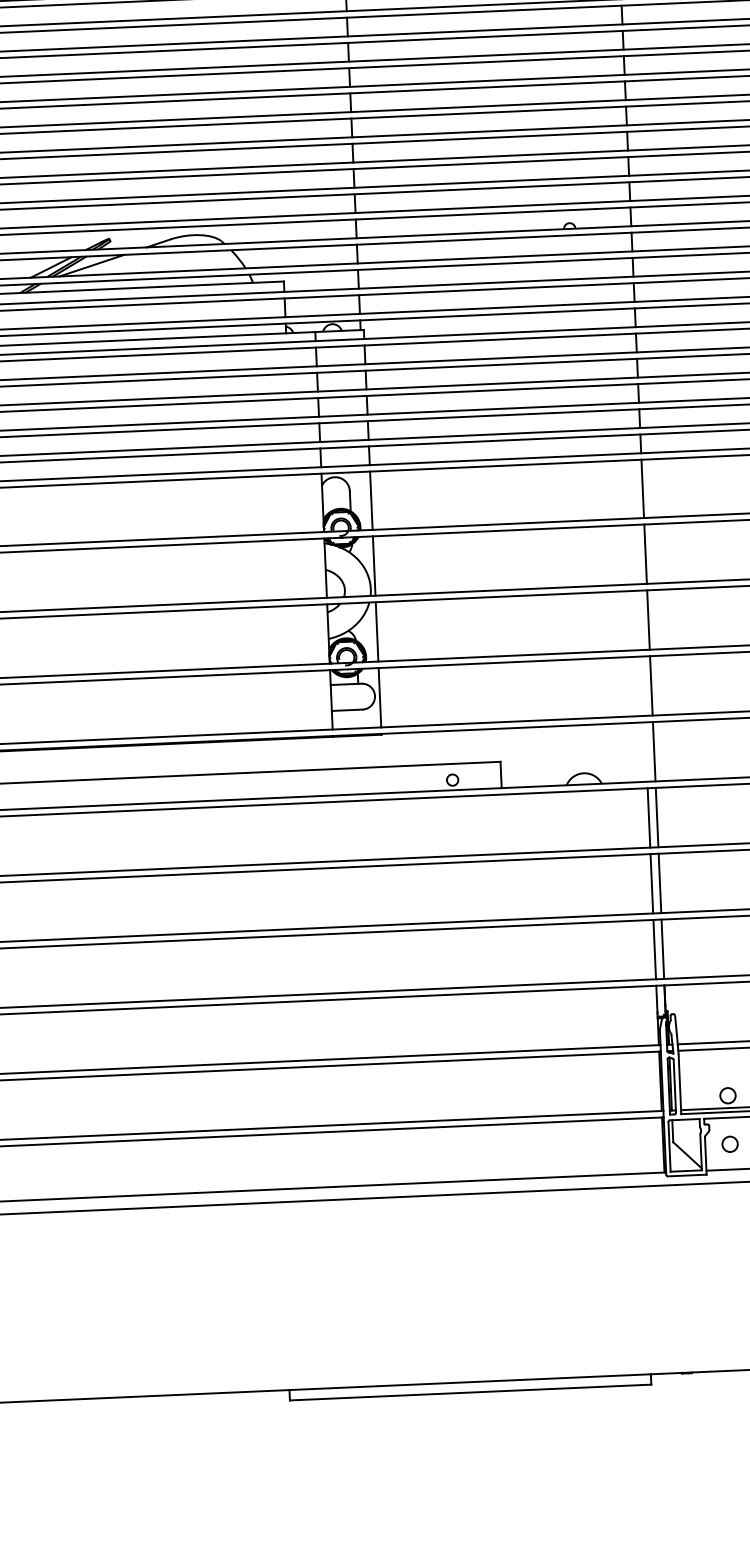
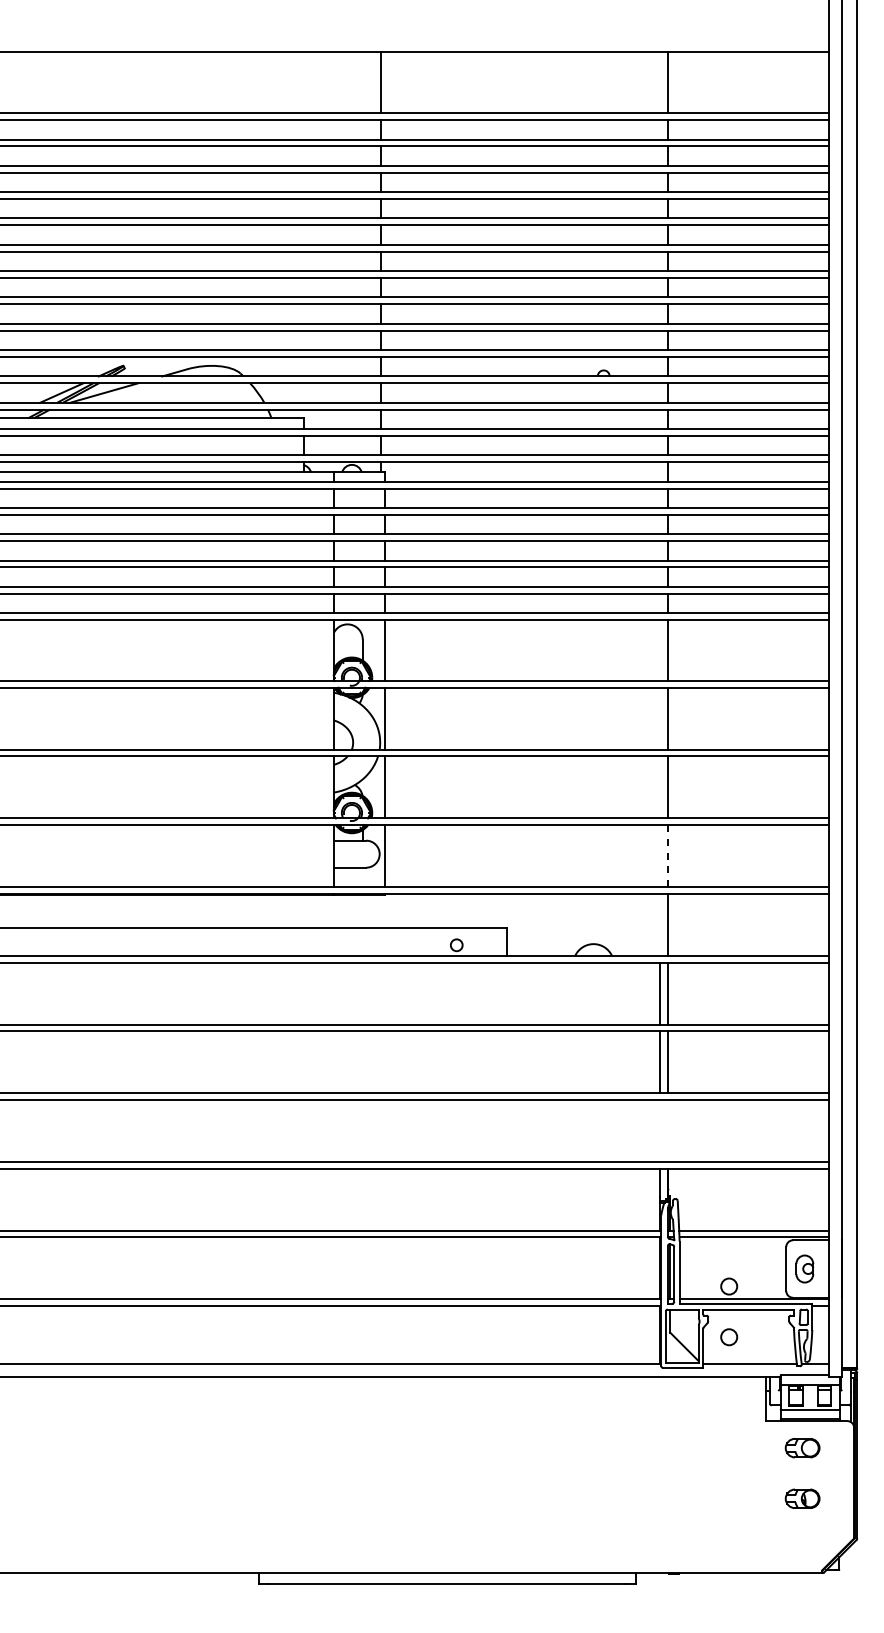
line: (651, 686) -> (668, 856), solid -> dashed
line: (663, 949) -> (668, 1131), removed
line: (654, 950) -> (659, 1131), removed

